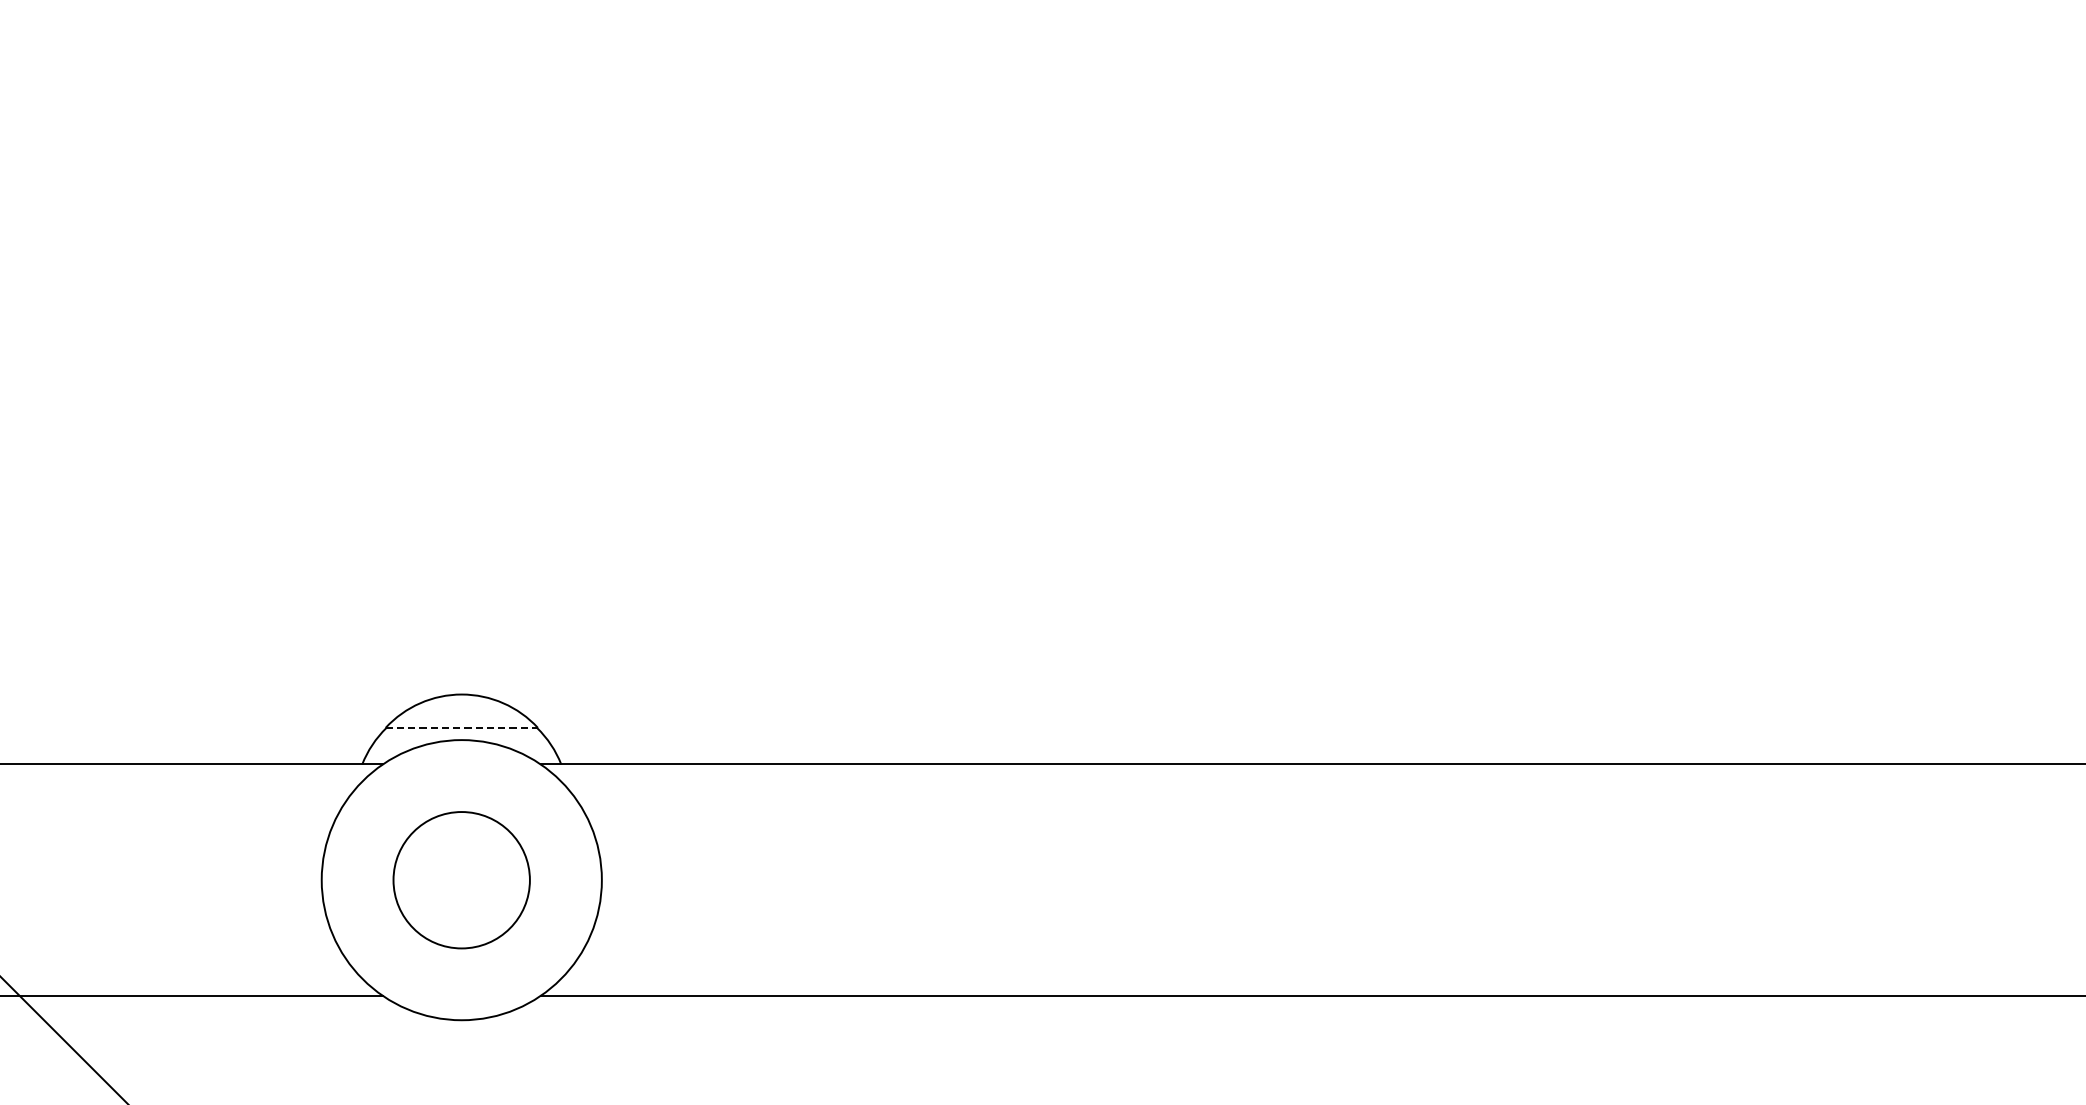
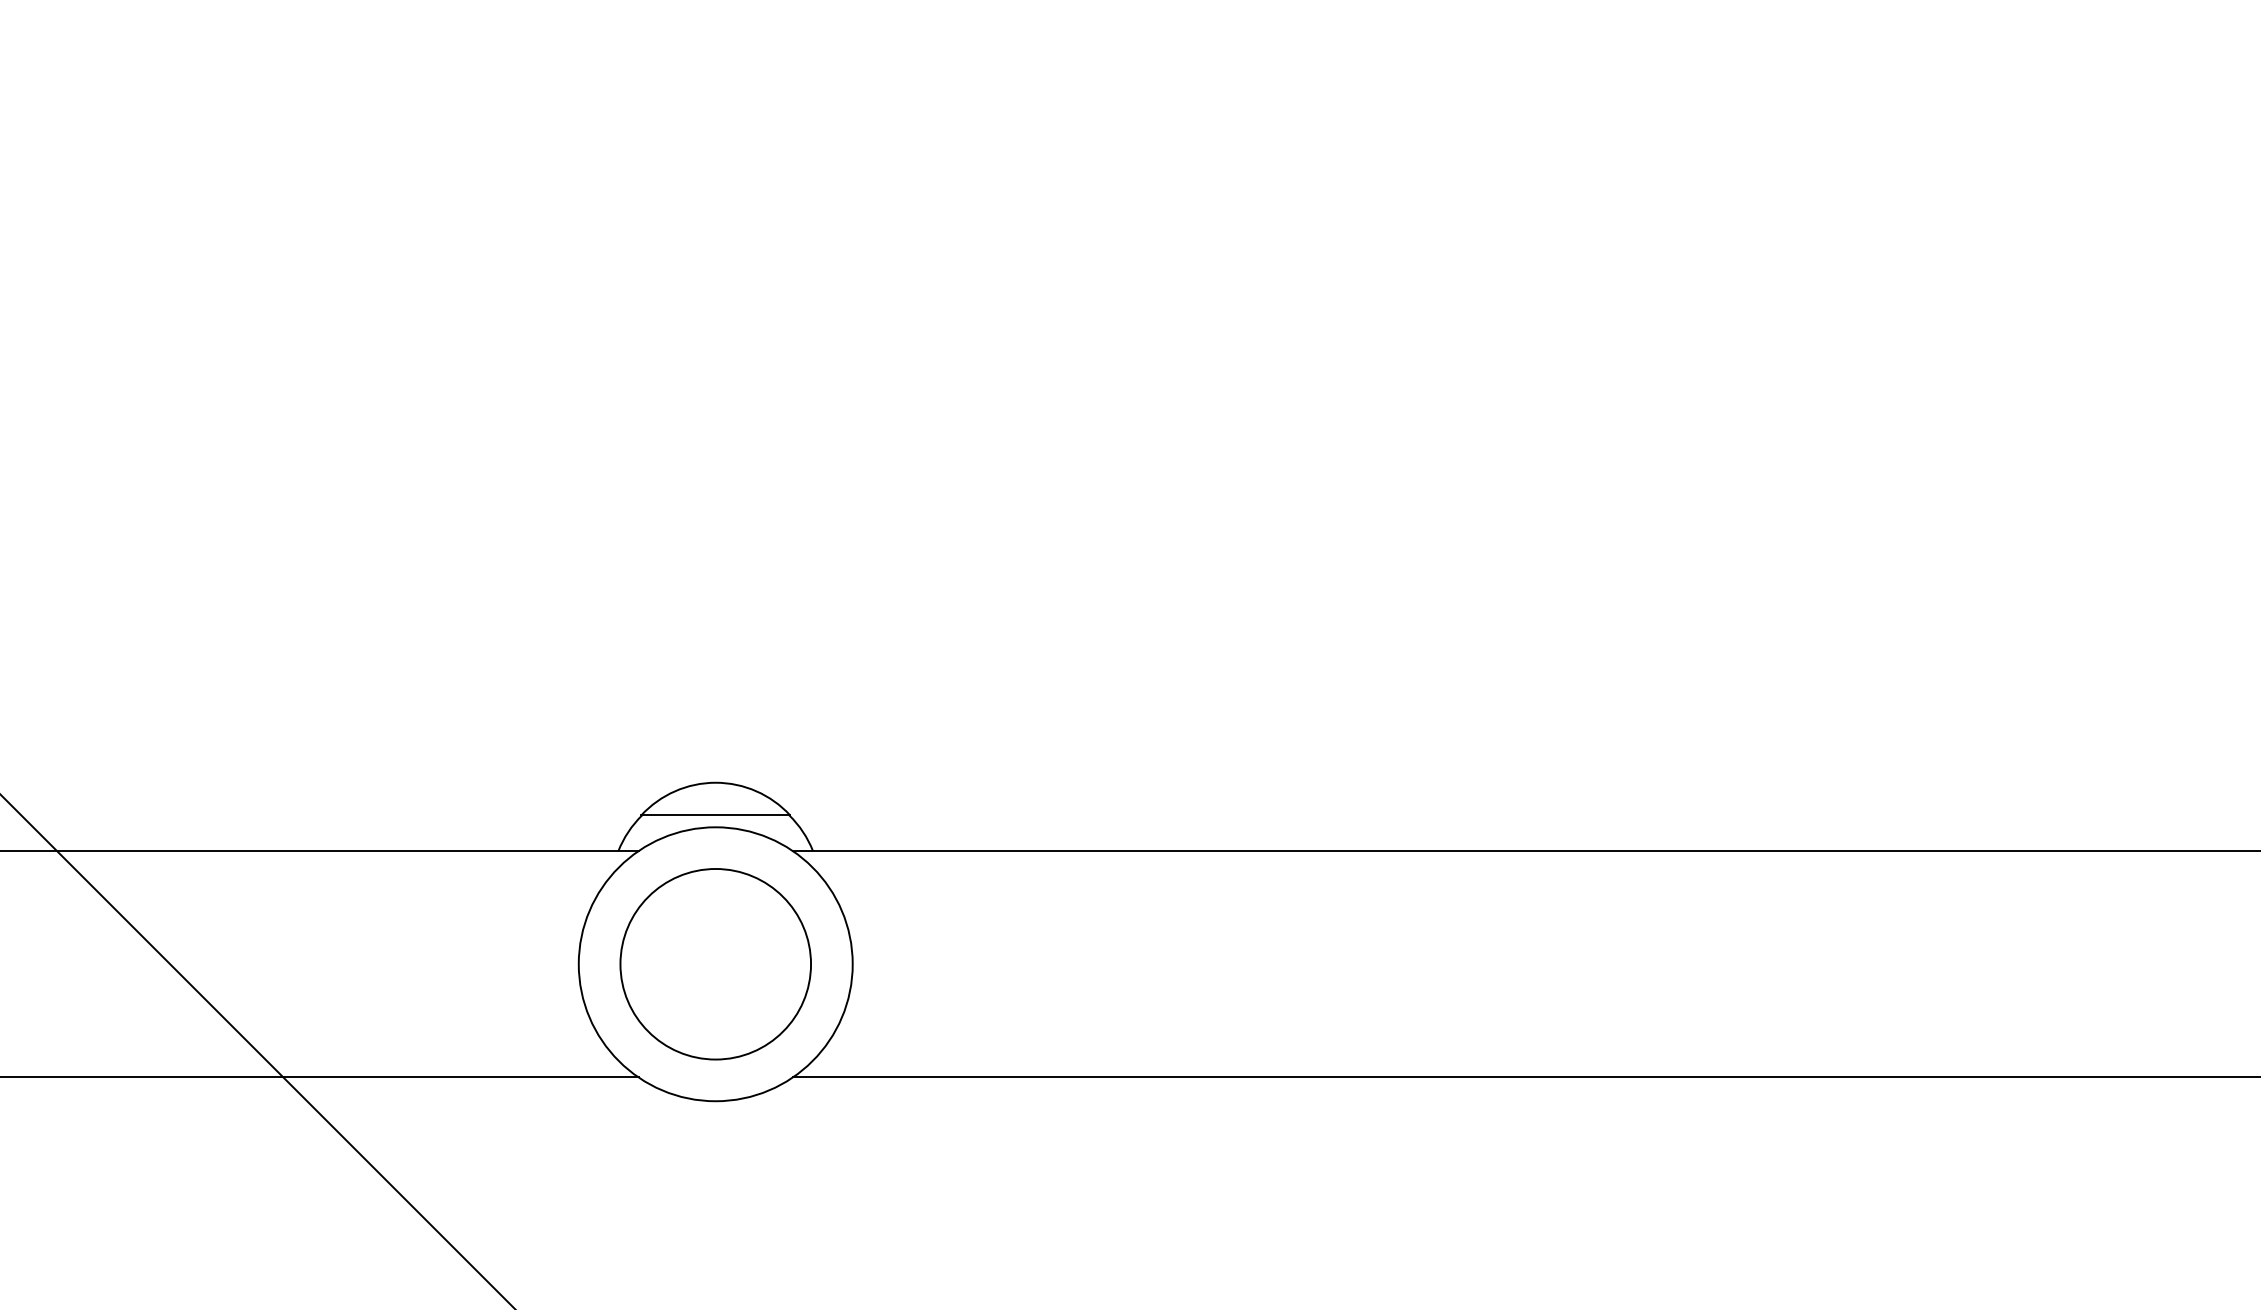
line: (462, 728) -> (716, 815), dashed -> solid
circle: (461, 880) -> (715, 964), size x1.43

